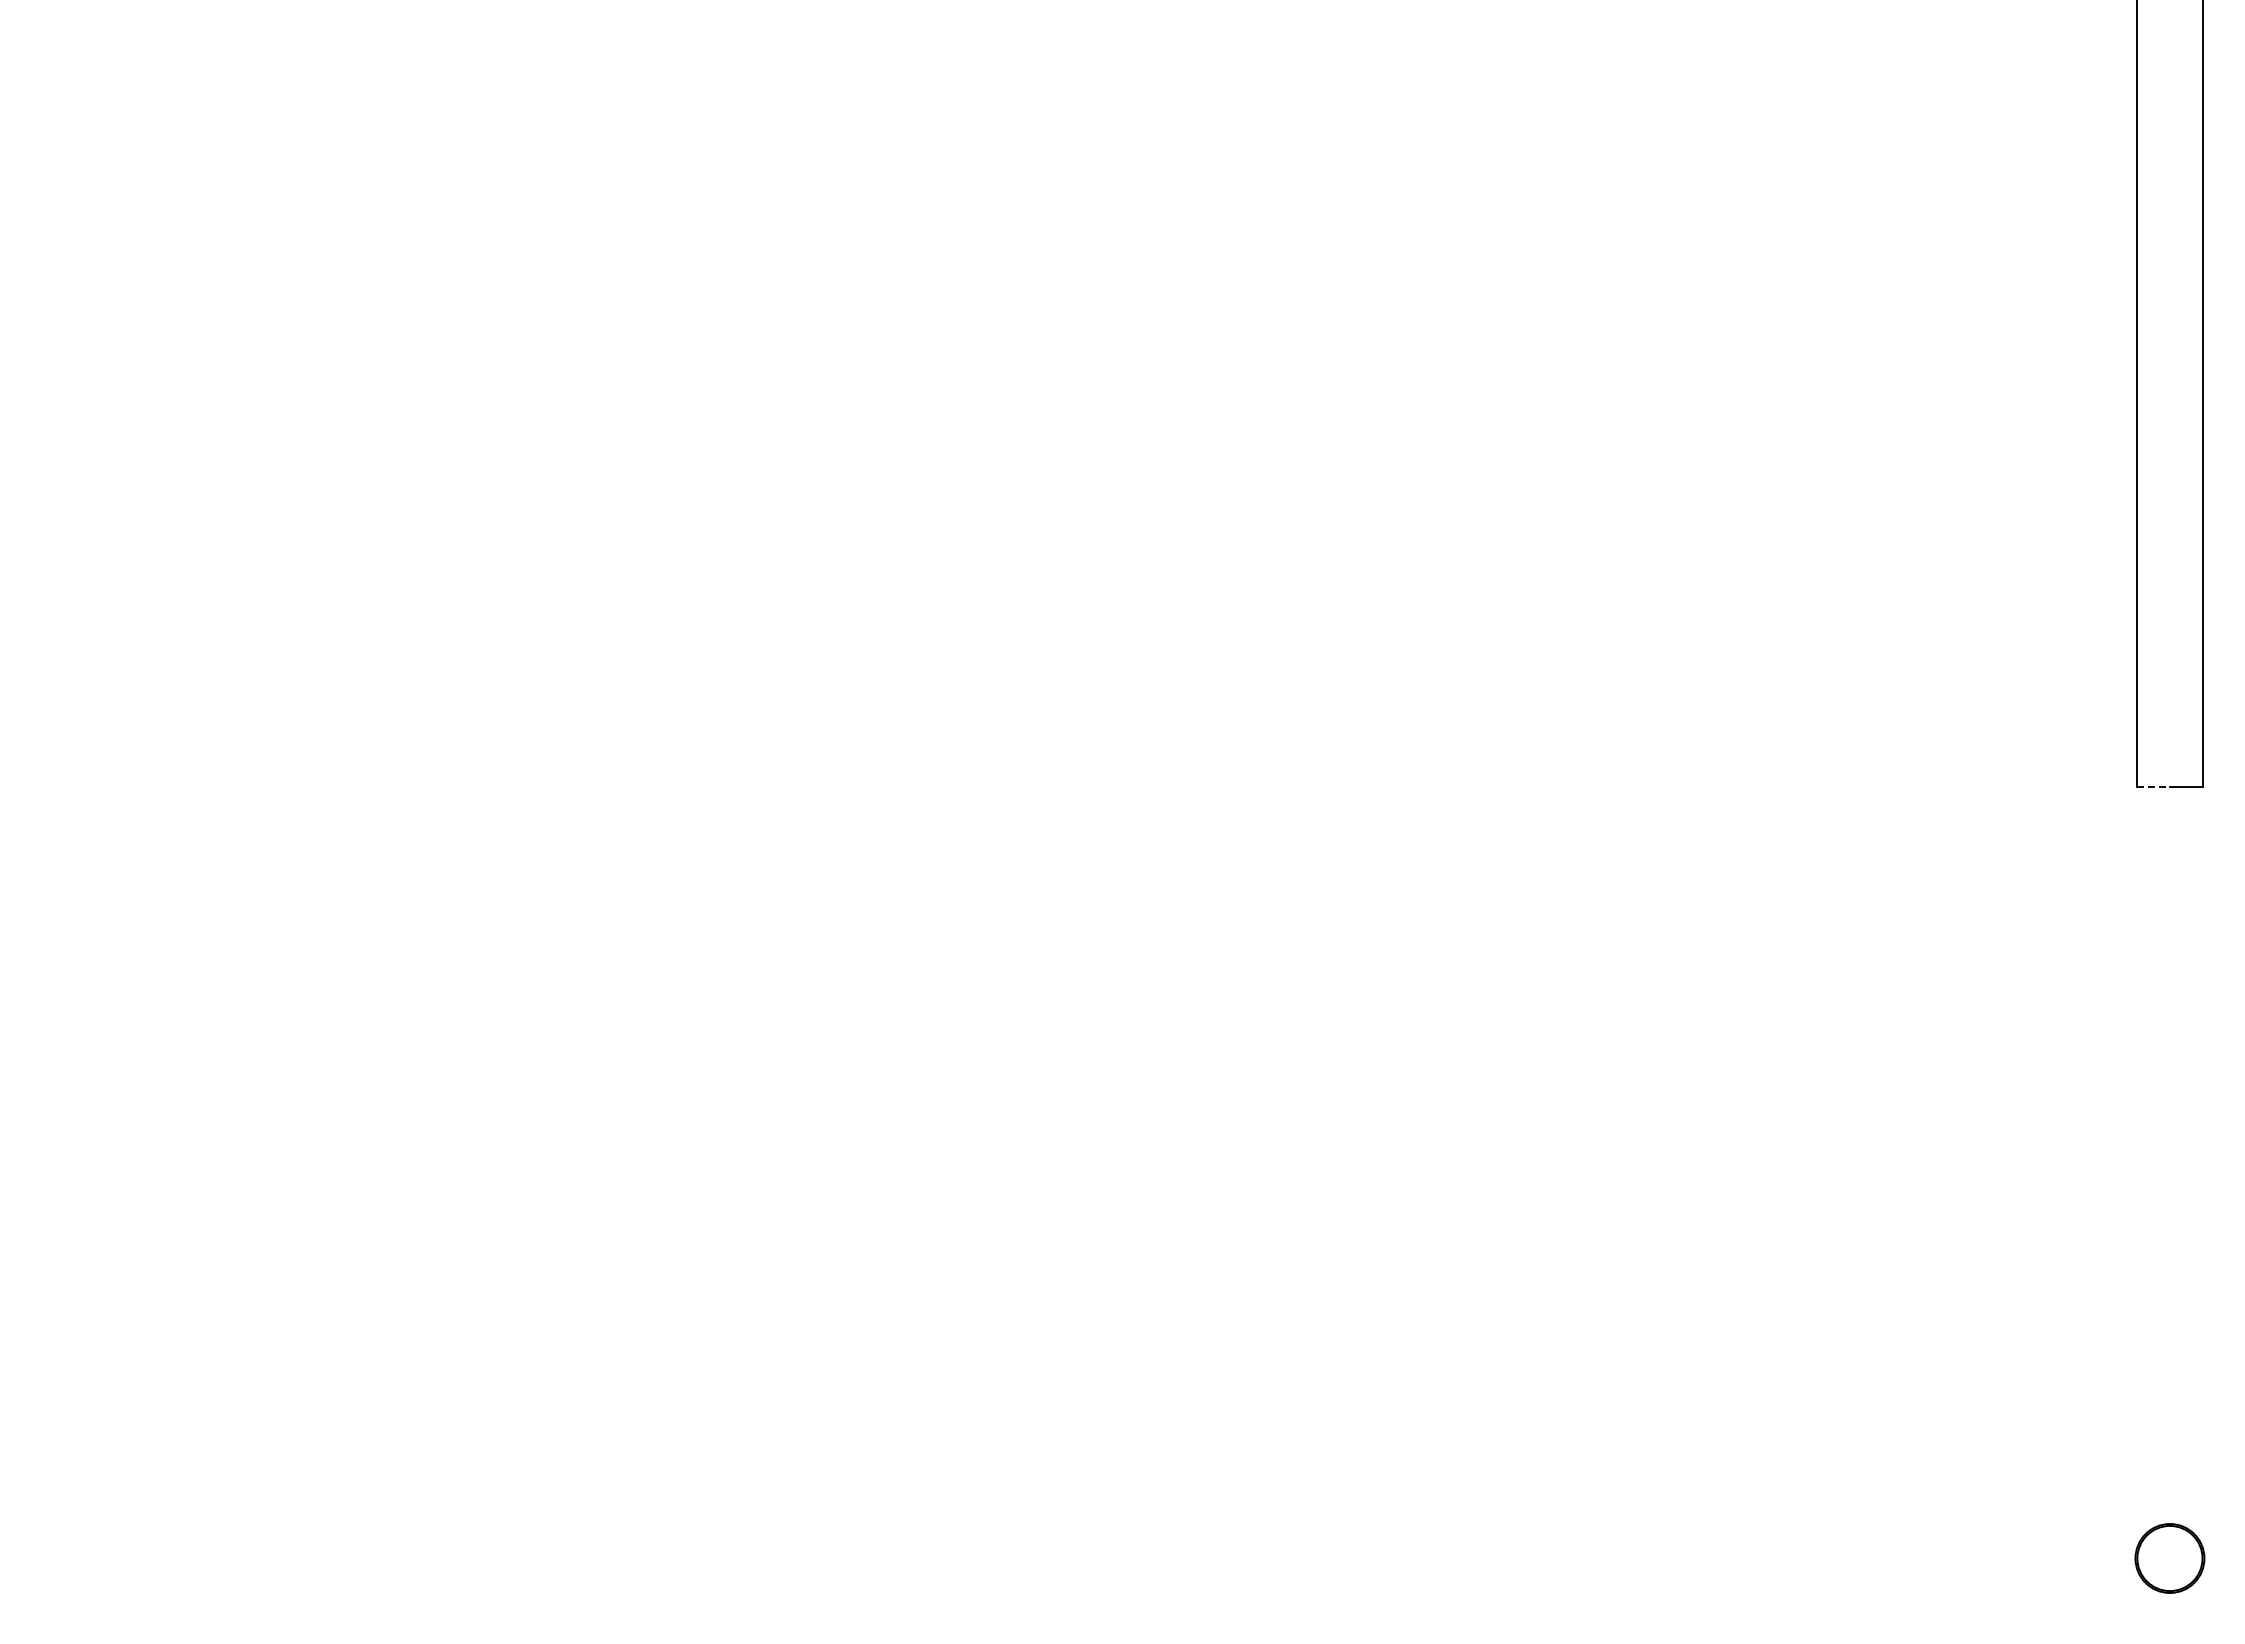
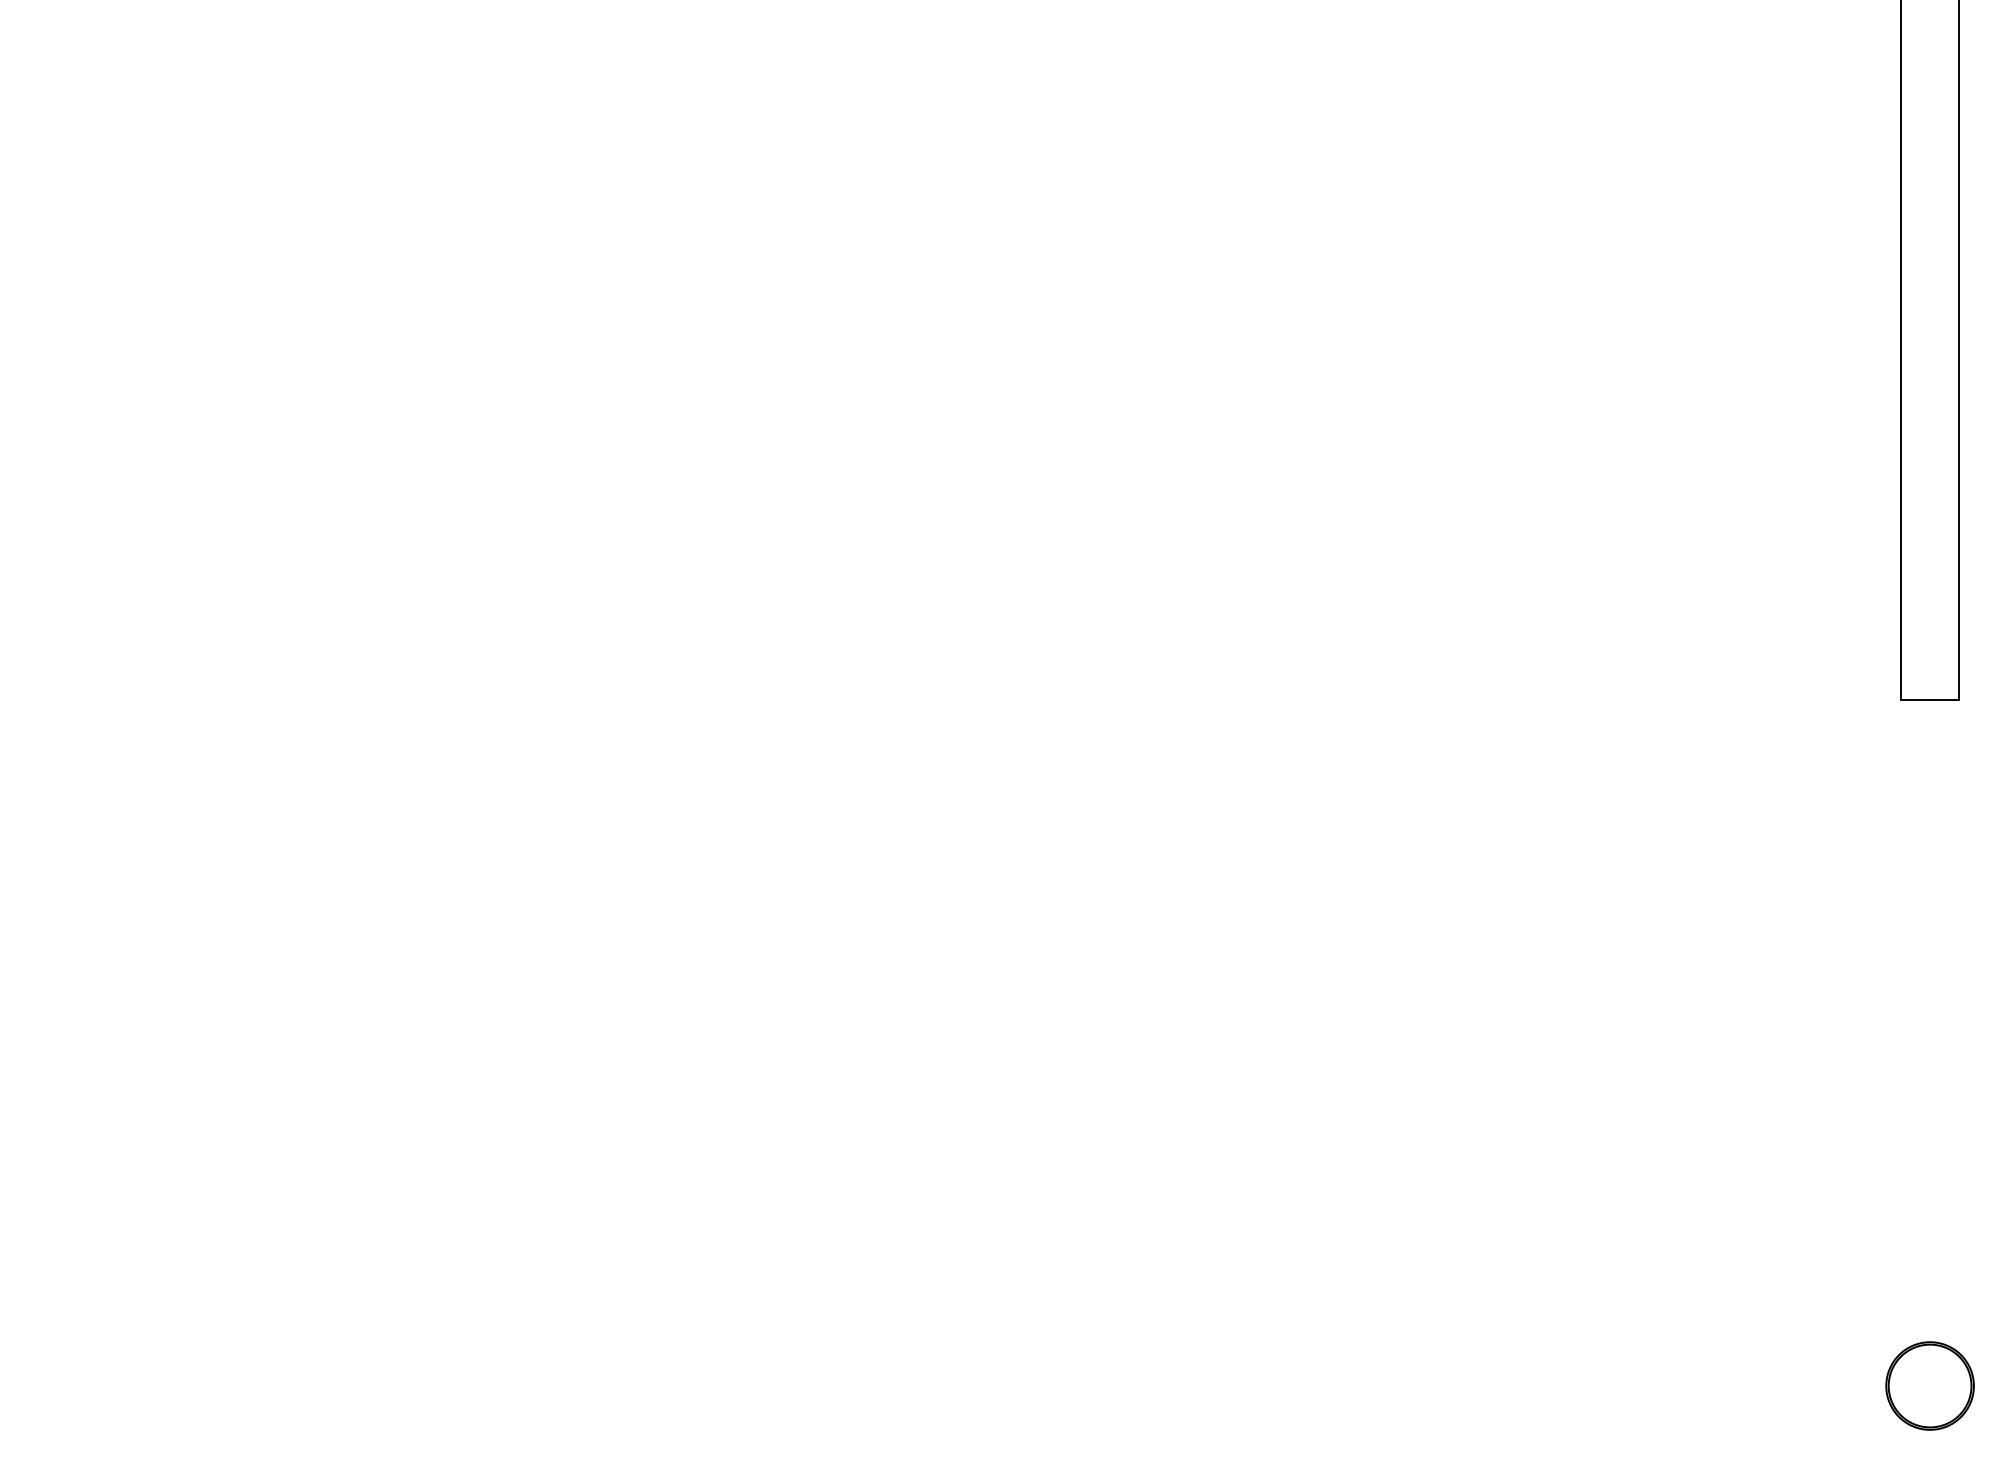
line: (2154, 787) -> (1916, 700), dashed -> solid
part: (2169, 1558) -> (1929, 1386), size x1.43

